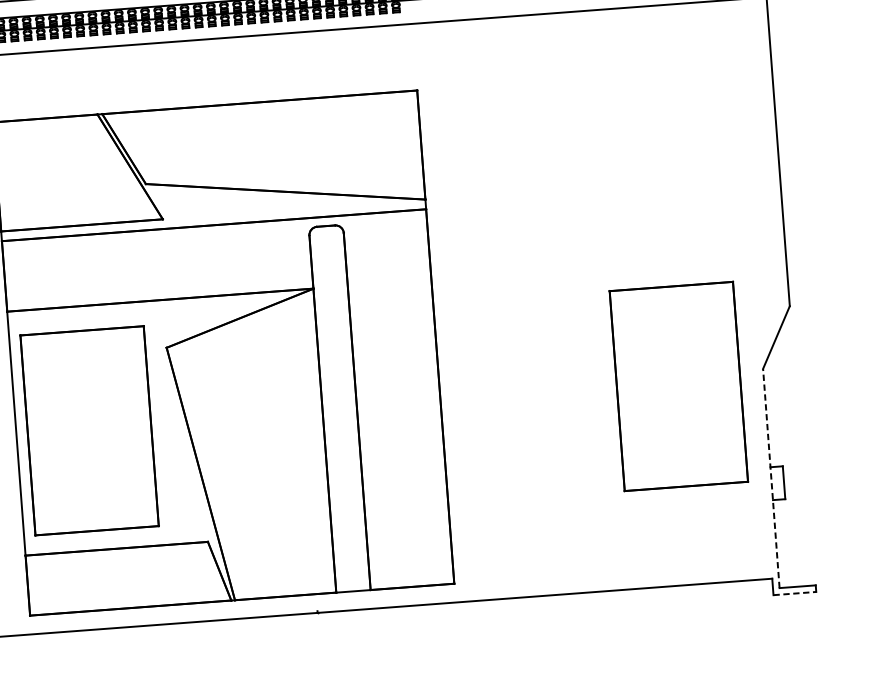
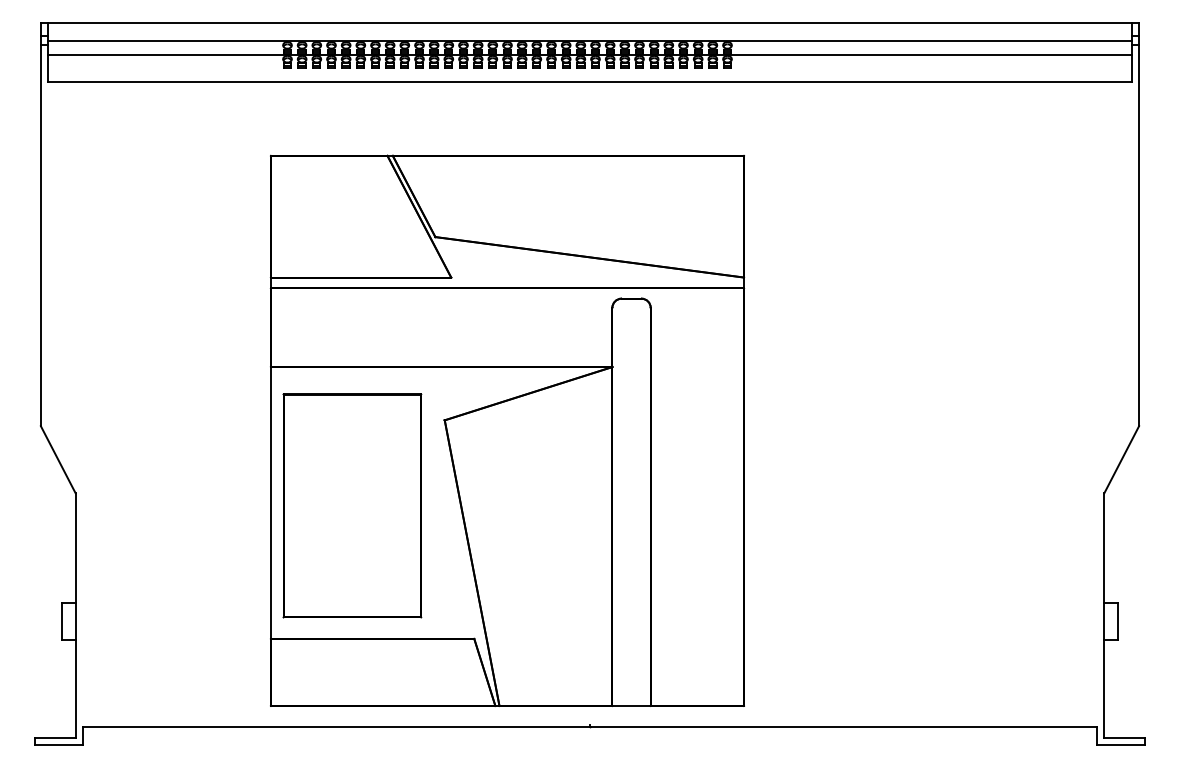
part: (678, 386) -> (1009, 505), removed
line: (771, 478) -> (1104, 615), dashed -> solid
line: (794, 593) -> (1120, 745), dashed -> solid

